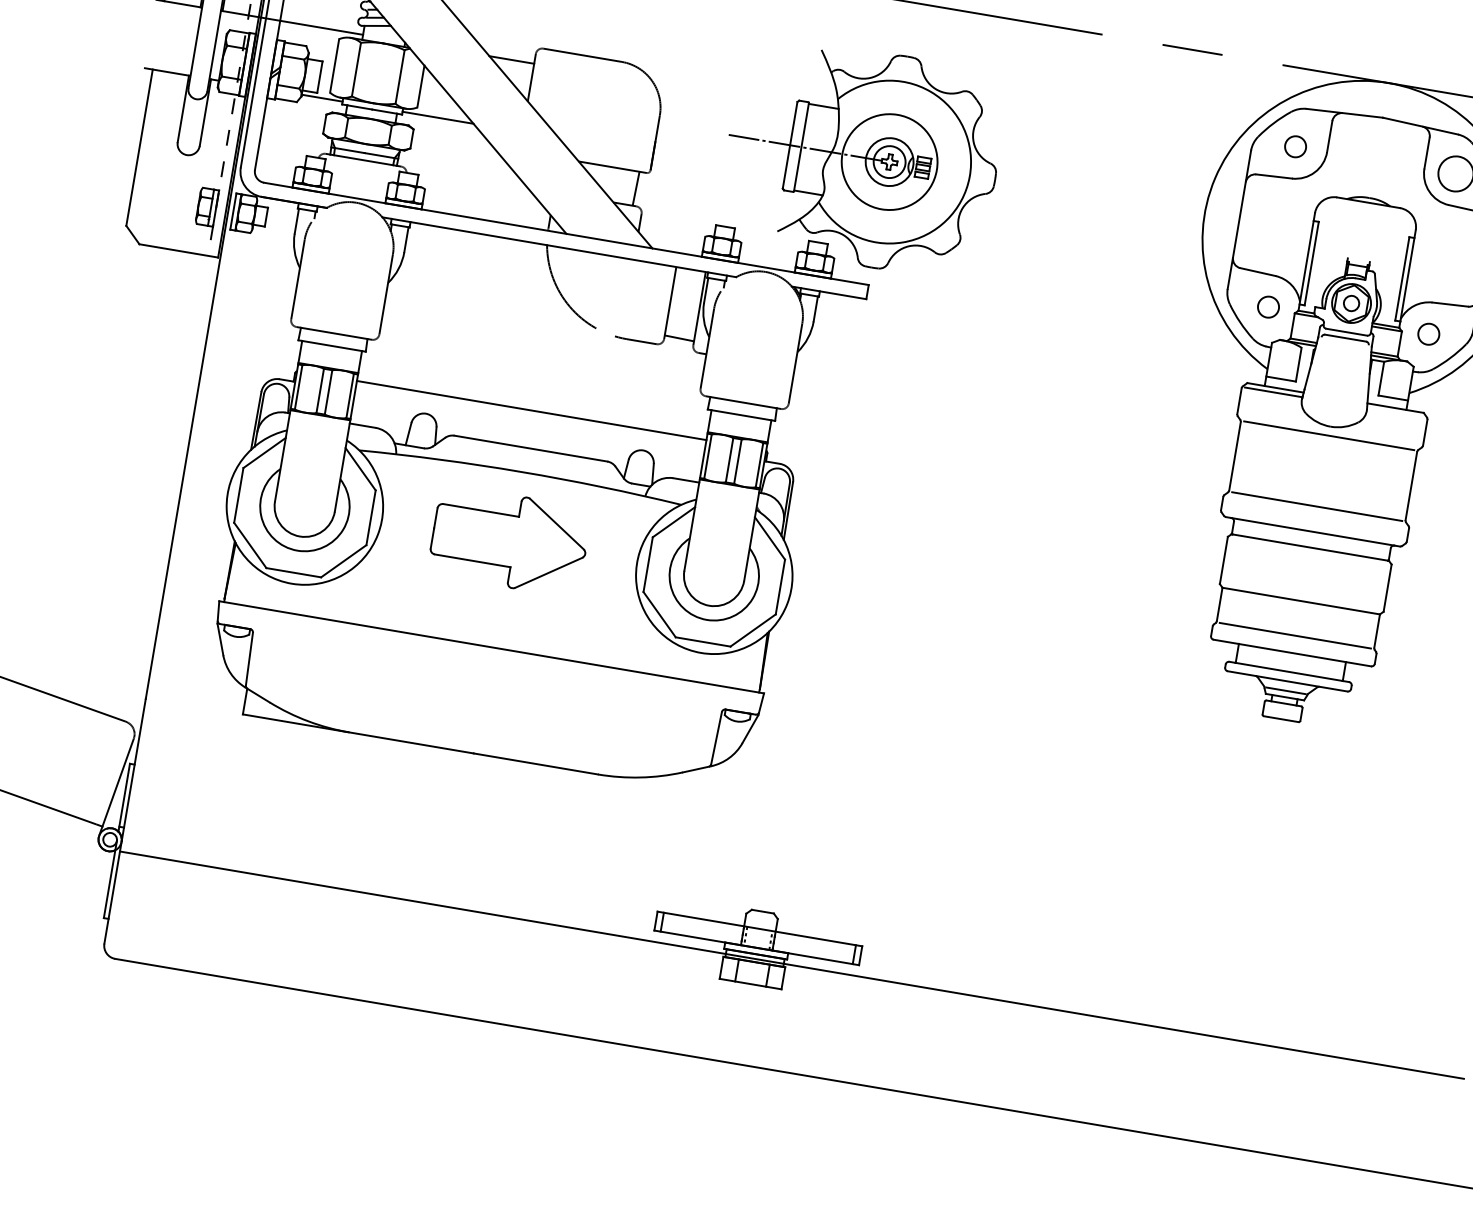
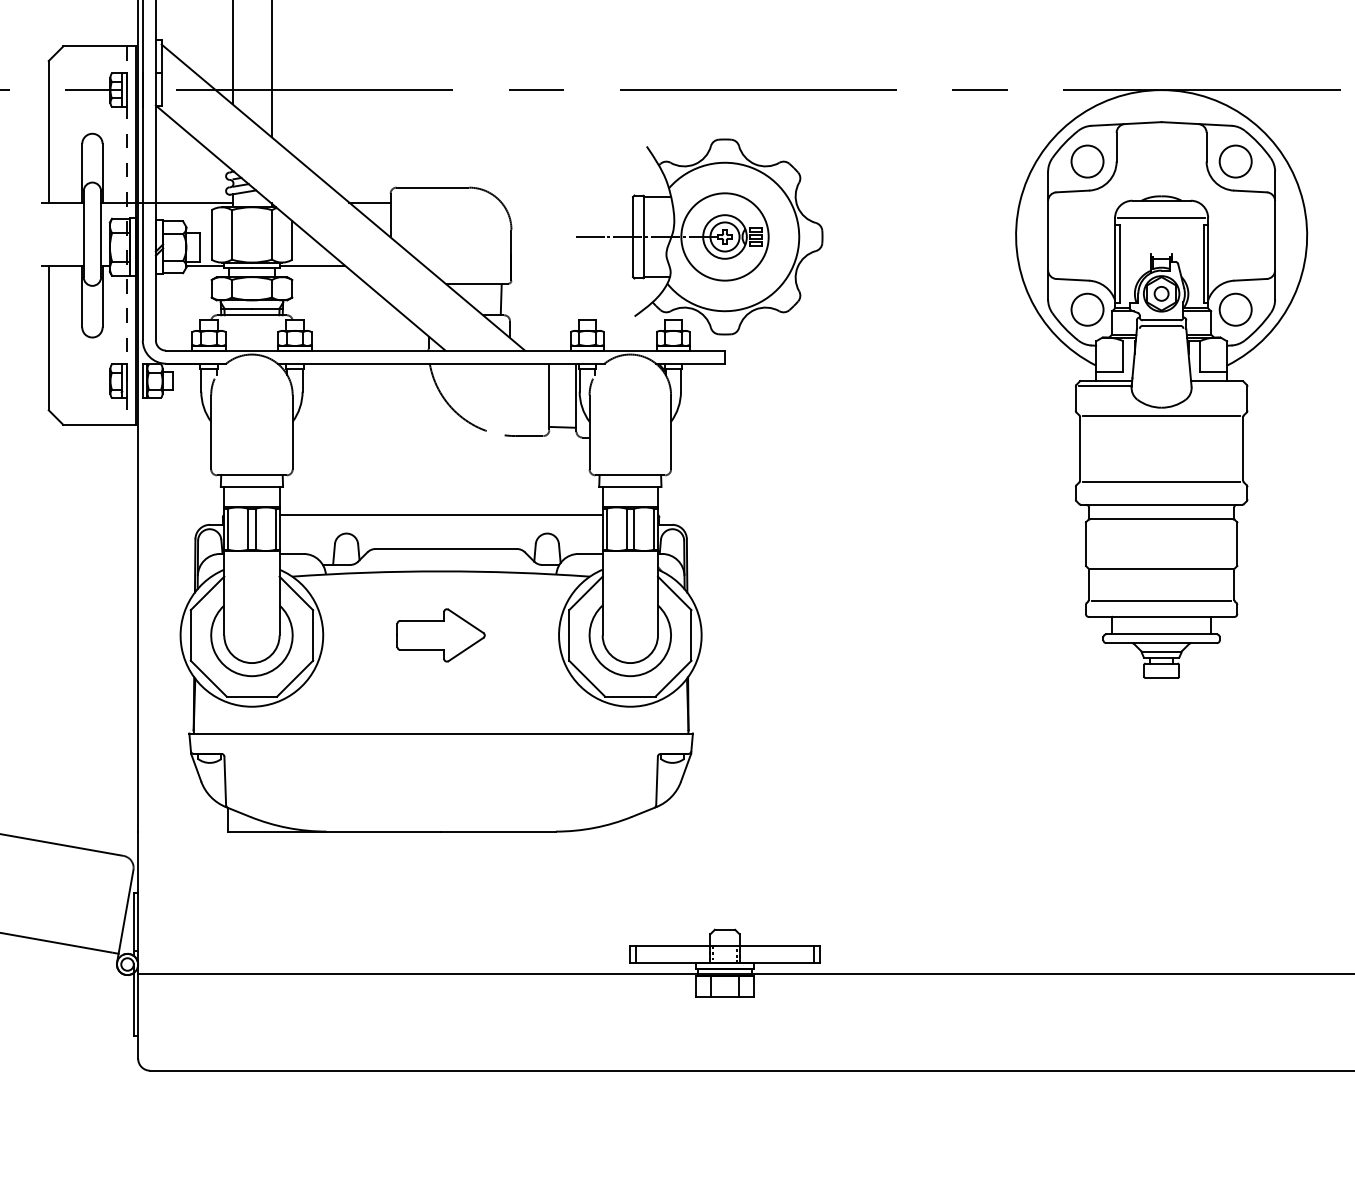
circle: (1295, 146) -> (1087, 161), size x1.67
line: (1365, 221) -> (1161, 218), added
circle: (1268, 306) -> (1087, 309), size x1.67
circle: (1428, 333) -> (1235, 309), size x1.67
part: (508, 541) -> (440, 635), size x0.62

